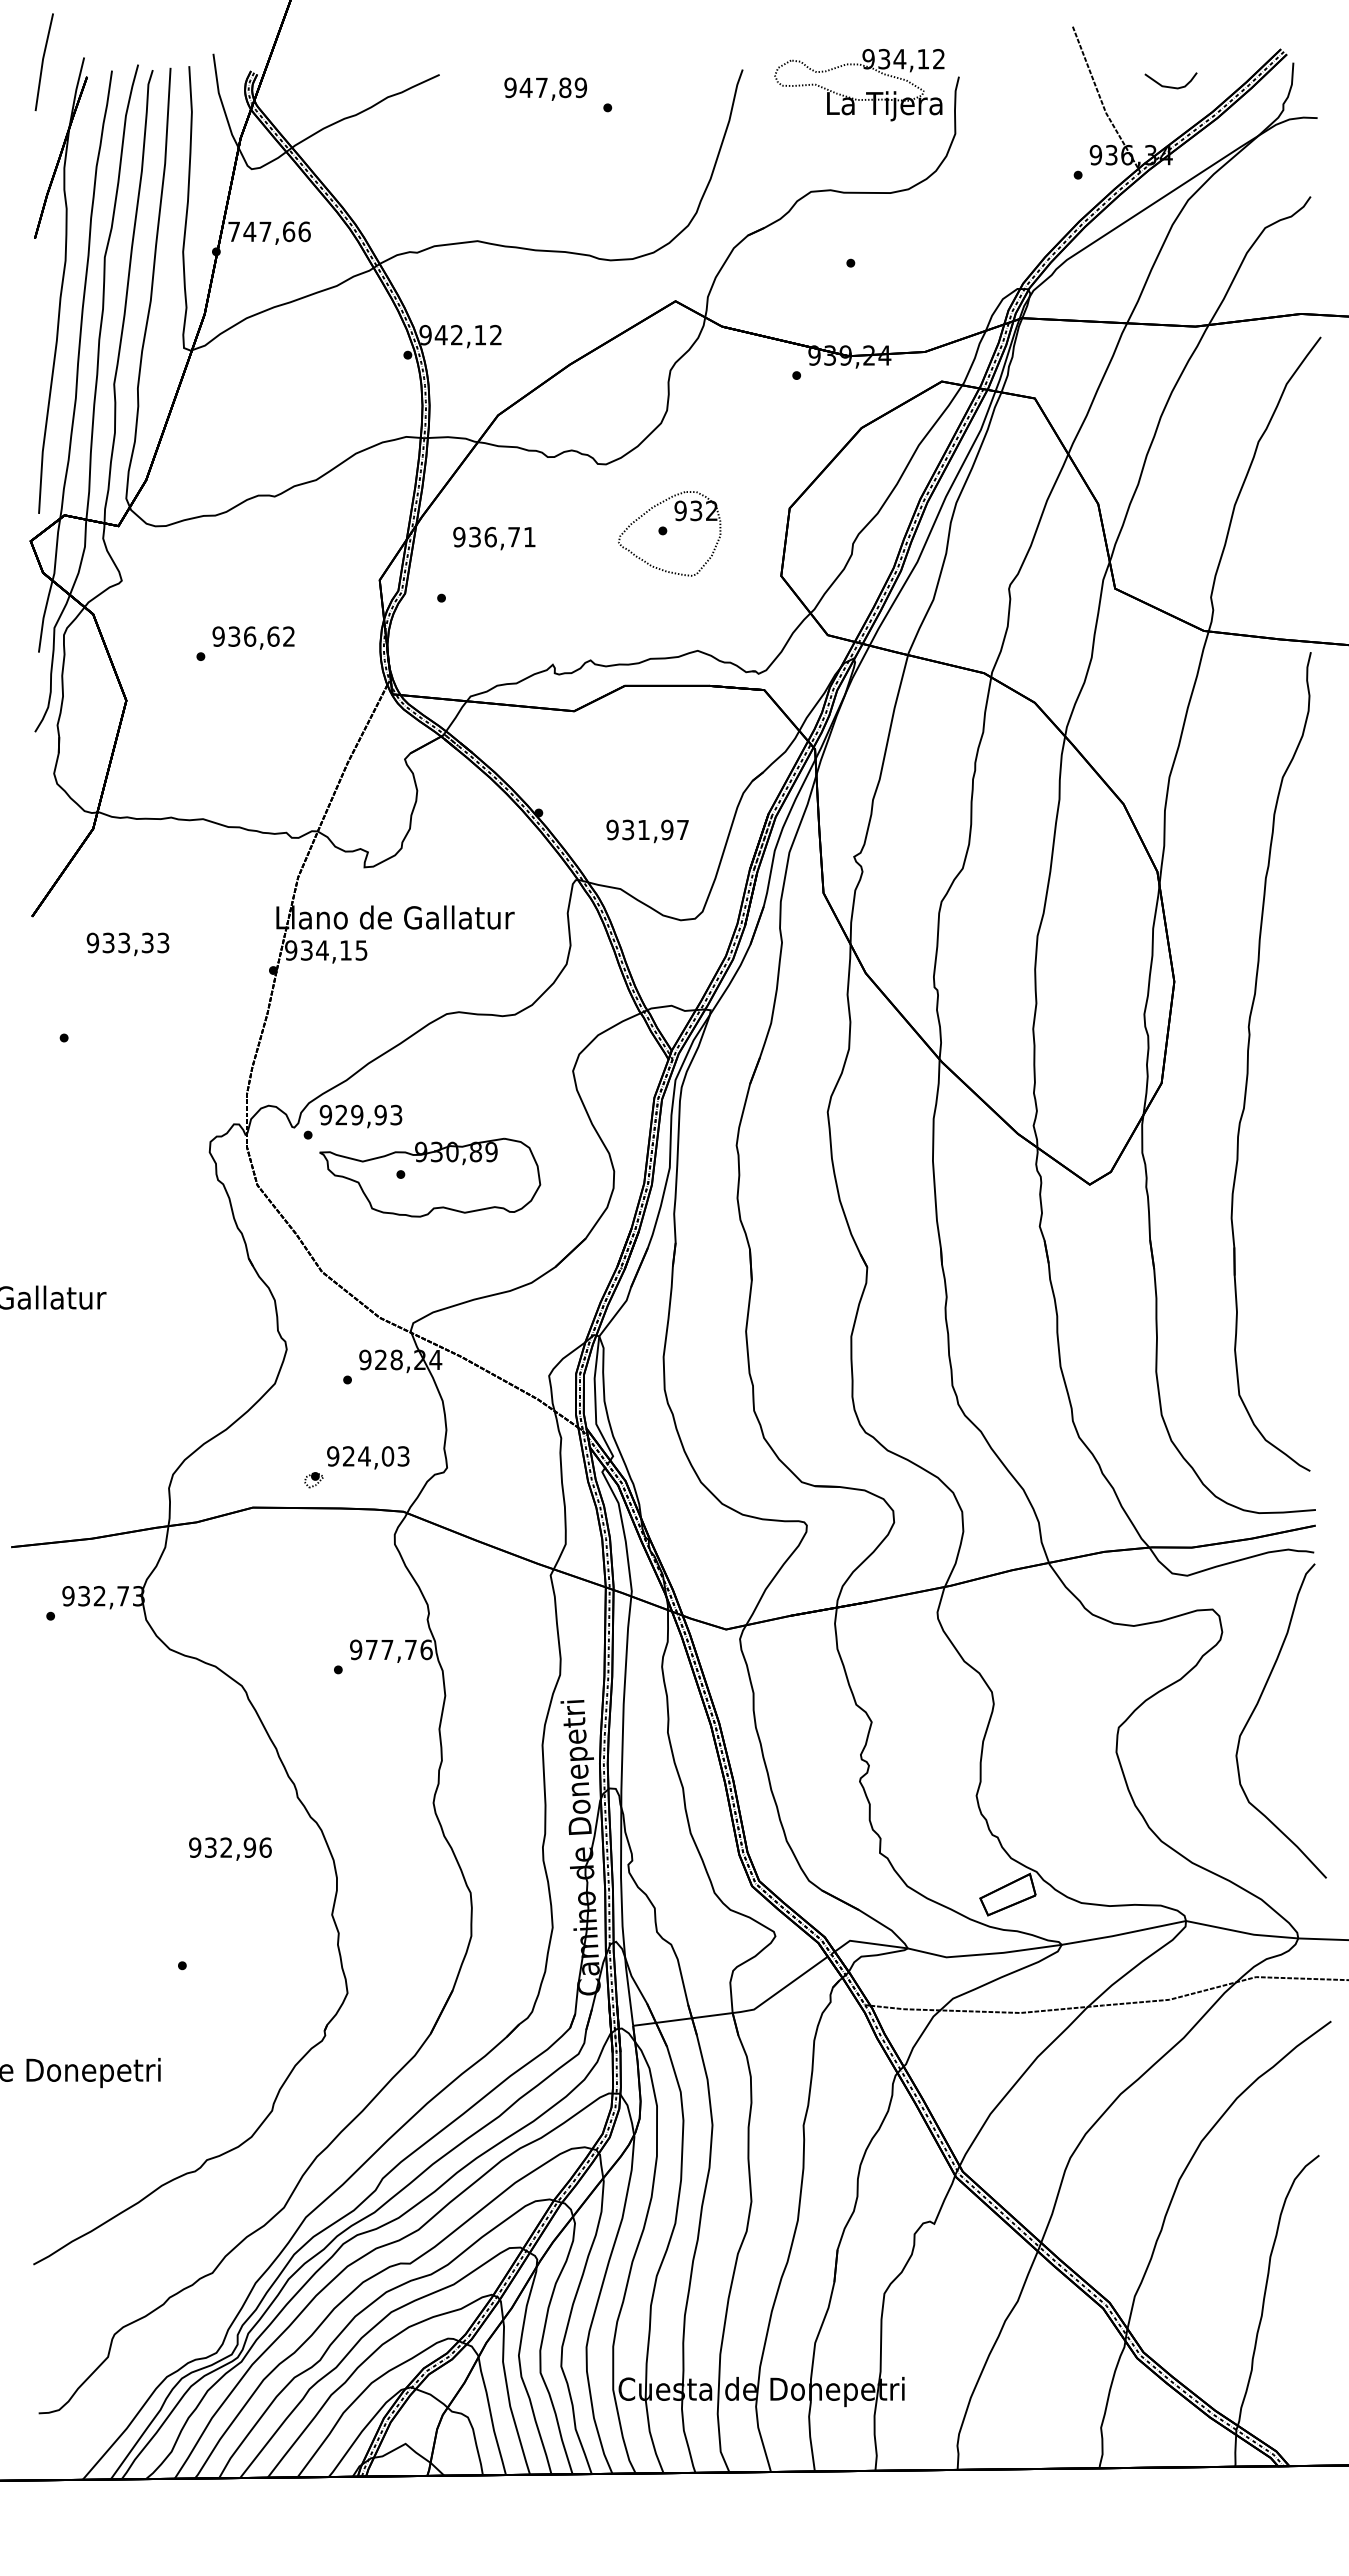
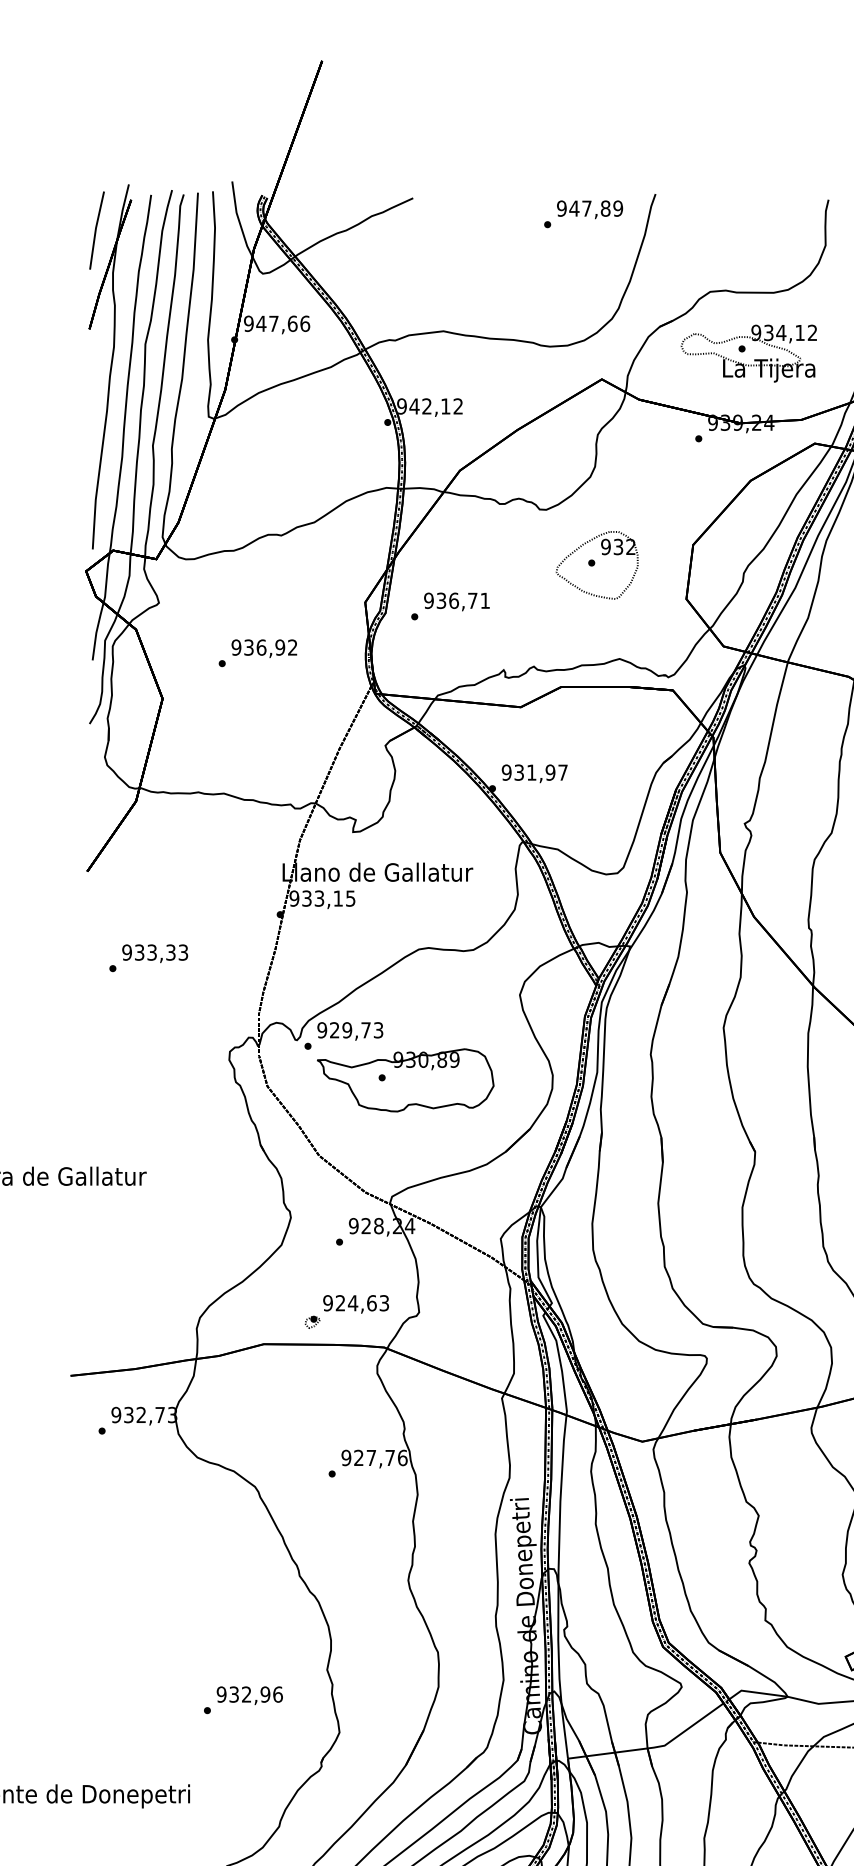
line: (43, 62) -> (96, 230), moved
text: (545, 88) -> (589, 209), moved
part: (866, 92) -> (754, 359), moved
text: (234, 231) -> (249, 323), 747,66 -> 947,66
text: (494, 538) -> (457, 601), moved
text: (273, 636) -> (280, 647), 936,62 -> 936,92
text: (647, 831) -> (534, 773), moved
text: (127, 944) -> (154, 953), moved
text: (322, 950) -> (319, 898), 934,15 -> 933,15
text: (380, 1114) -> (365, 1029), 929,93 -> 929,73
text: (387, 1456) -> (371, 1303), 924,03 -> 924,63
text: (371, 1649) -> (358, 1457), 977,76 -> 927,76
text: (230, 1848) -> (249, 1695), moved

